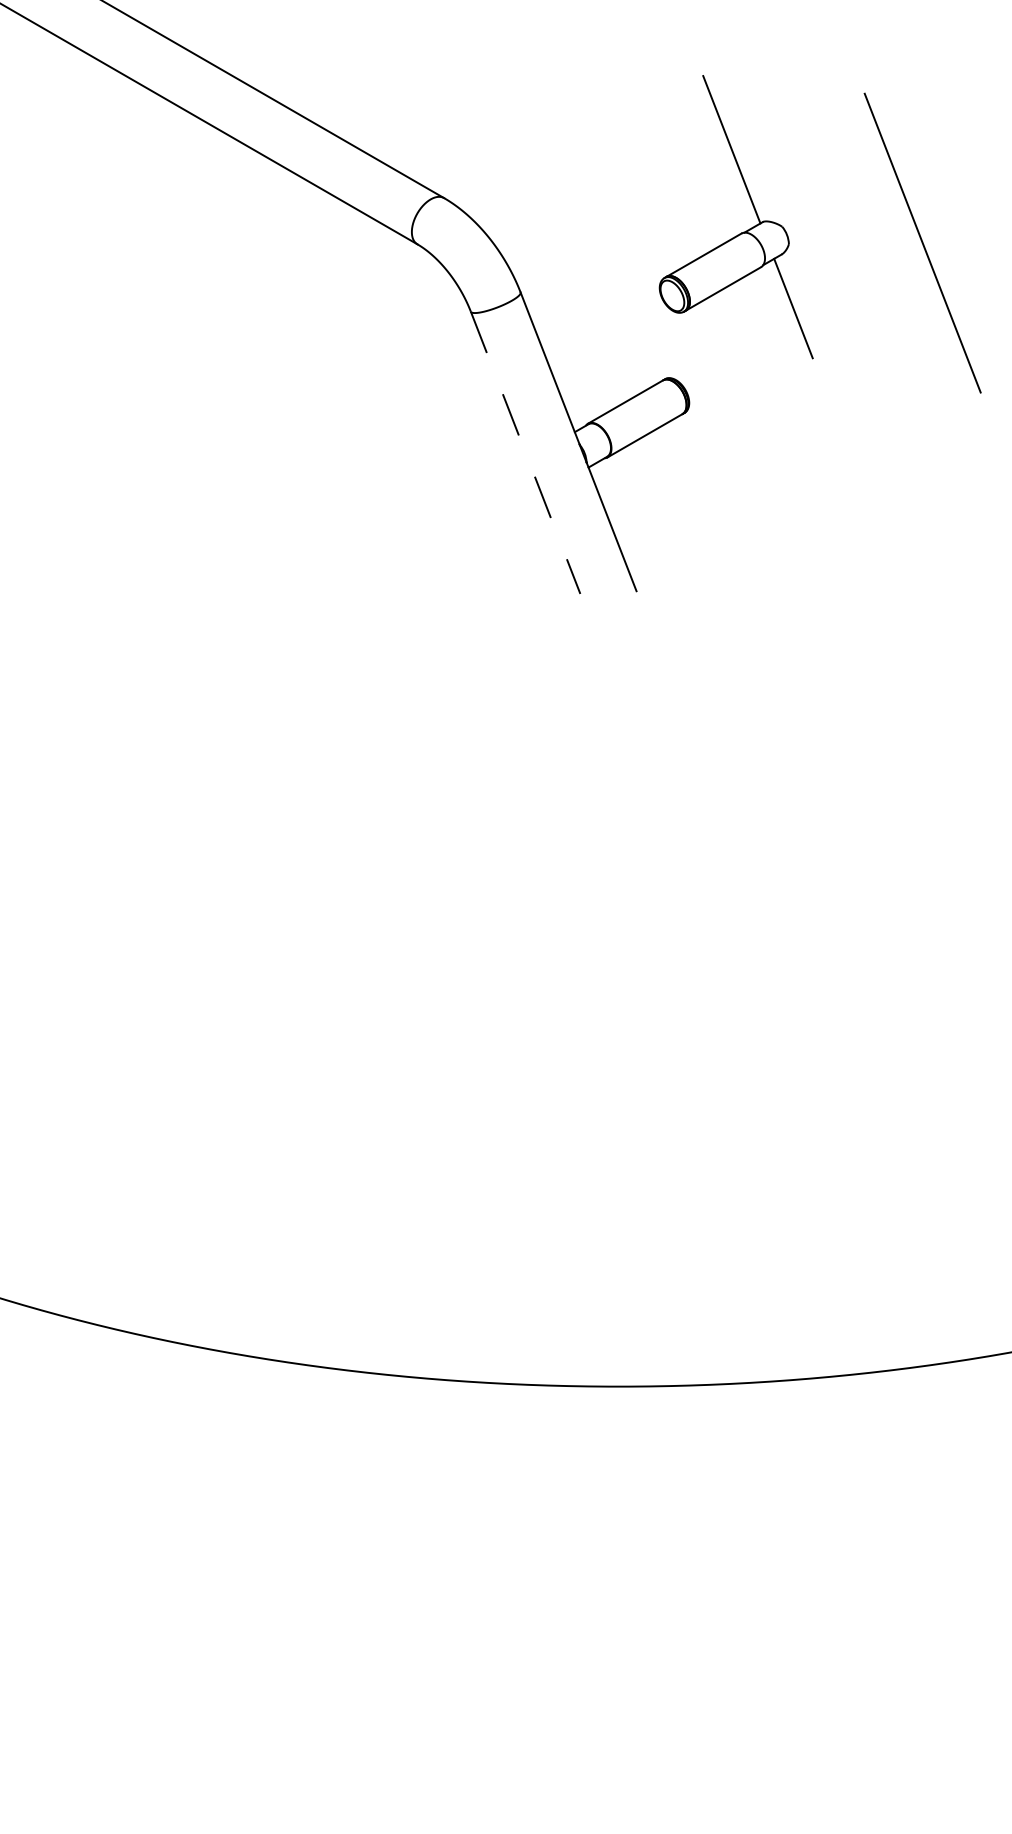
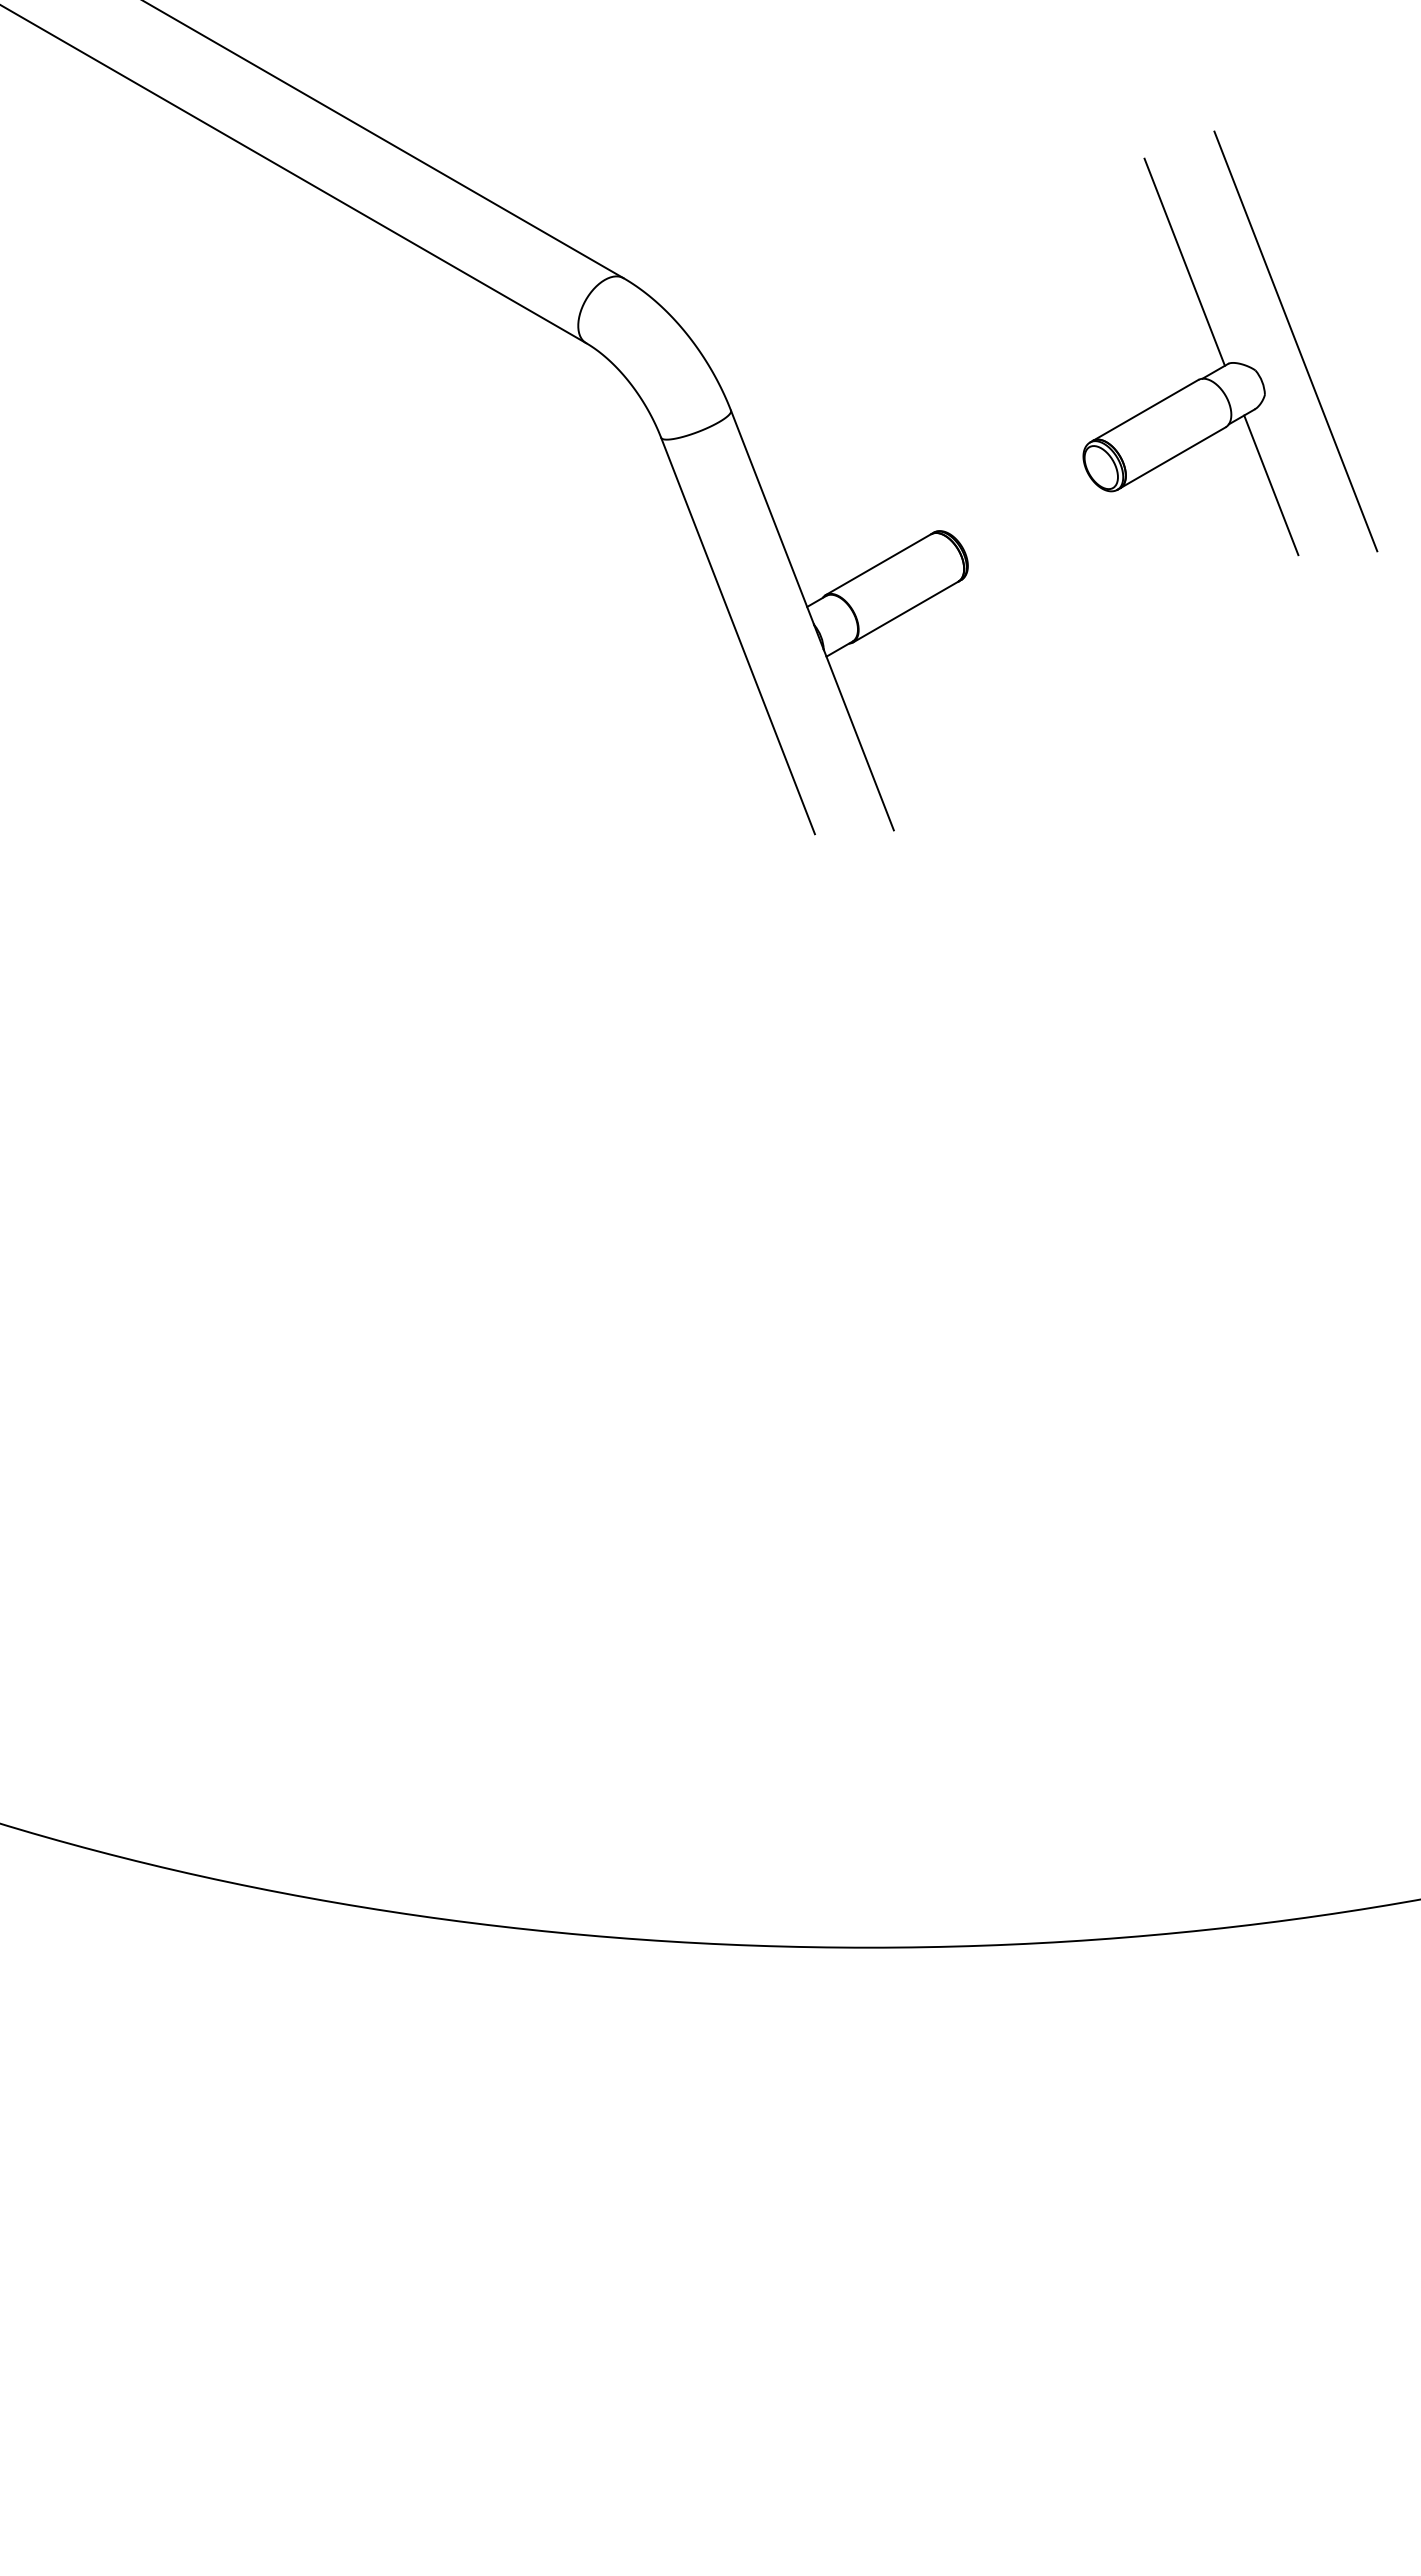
part: (741, 232) -> (1198, 378), moved
line: (525, 453) -> (738, 636), dashed -> solid

